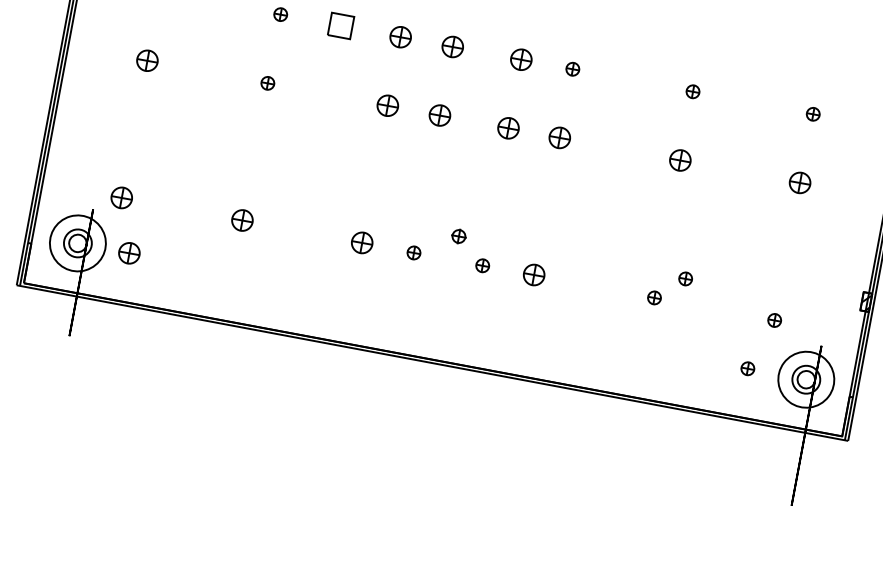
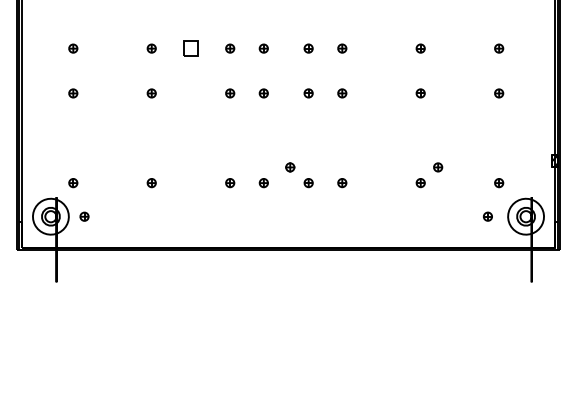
part: (401, 37) -> (230, 48), size x0.62
part: (452, 46) -> (263, 48), size x0.62
part: (521, 59) -> (308, 48), size x0.62
part: (147, 60) -> (73, 93), size x0.62
part: (388, 106) -> (230, 93), size x0.62
part: (439, 115) -> (263, 93), size x0.62
part: (508, 128) -> (308, 93), size x0.62
part: (560, 138) -> (342, 93), size x0.62
part: (679, 160) -> (420, 93), size x0.62
part: (800, 183) -> (499, 93), size x0.62
part: (122, 198) -> (73, 183), size x0.62
part: (241, 221) -> (151, 183), size x0.62
part: (362, 243) -> (230, 183), size x0.62
part: (129, 252) -> (84, 216), size x0.62
part: (534, 276) -> (342, 183), size x0.62

